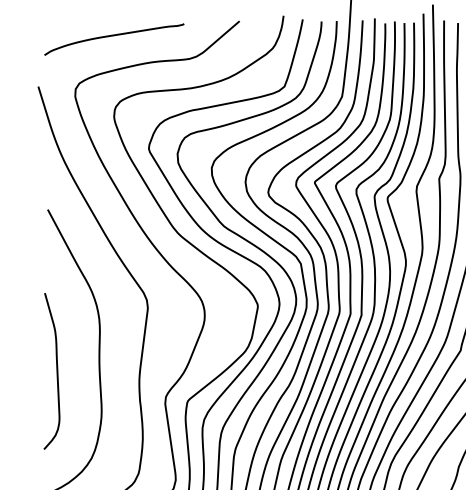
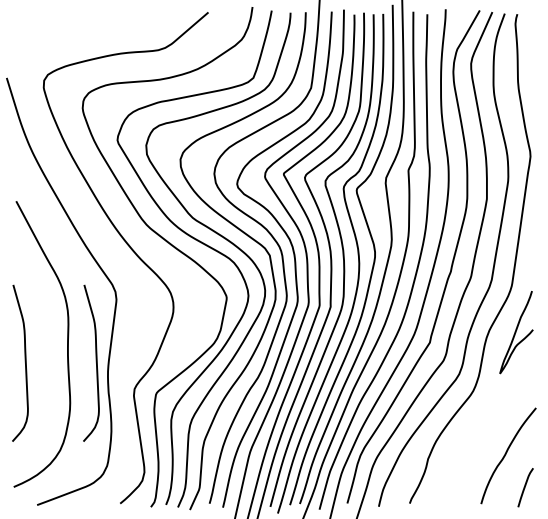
curve: (113, 36) -> (82, 27), removed
curve: (126, 369) -> (95, 361), added

